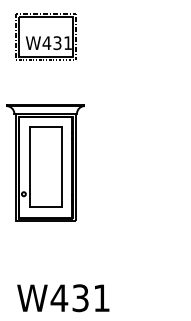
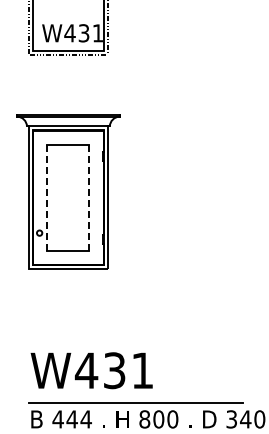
line: (29, 167) -> (47, 197), solid -> dashed
line: (61, 167) -> (89, 197), solid -> dashed

